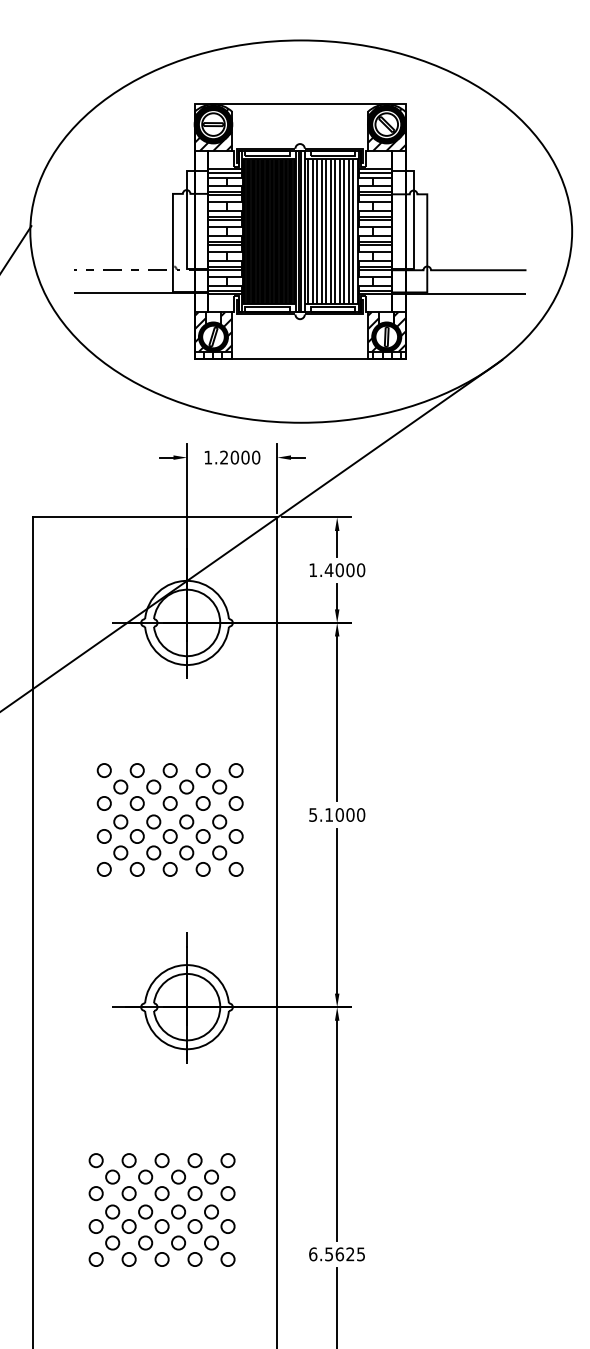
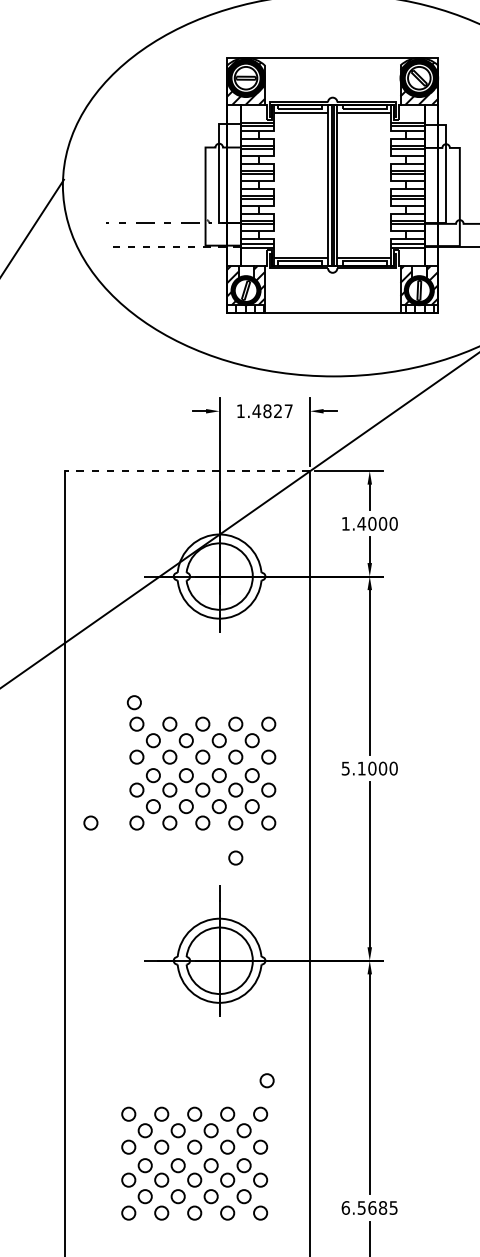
hatch: (268, 231) -> (301, 185), removed
hatch: (332, 231) -> (365, 185), removed
line: (140, 293) -> (173, 247), solid -> dashed
text: (239, 457) -> (272, 411), 1.2000 -> 1.4827
line: (154, 517) -> (187, 471), solid -> dashed
circle: (101, 748) -> (134, 702), added
circle: (57, 869) -> (90, 823), added
circle: (202, 904) -> (235, 858), added
circle: (234, 1126) -> (267, 1080), added
text: (350, 1254) -> (383, 1208), 6.5625 -> 6.5685

